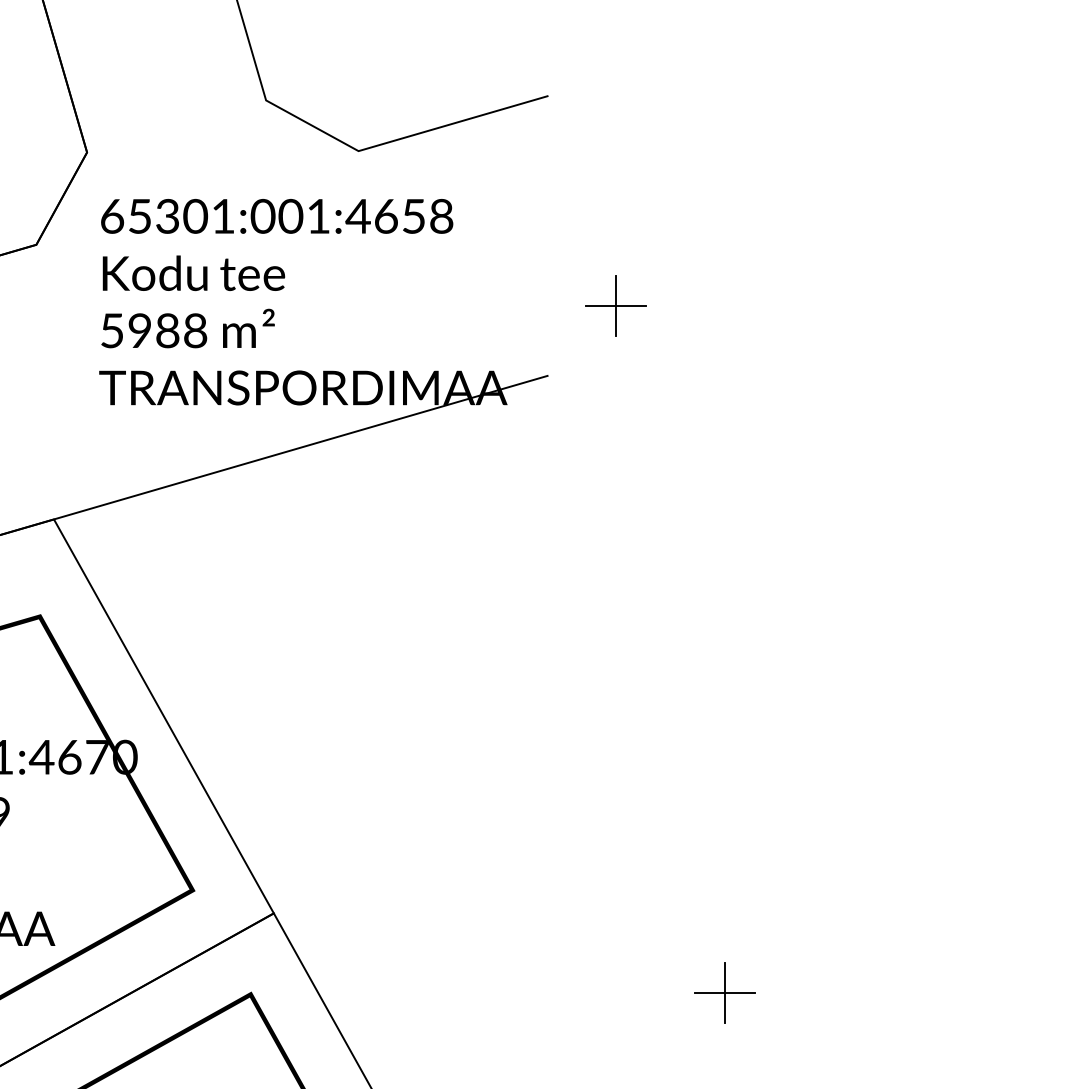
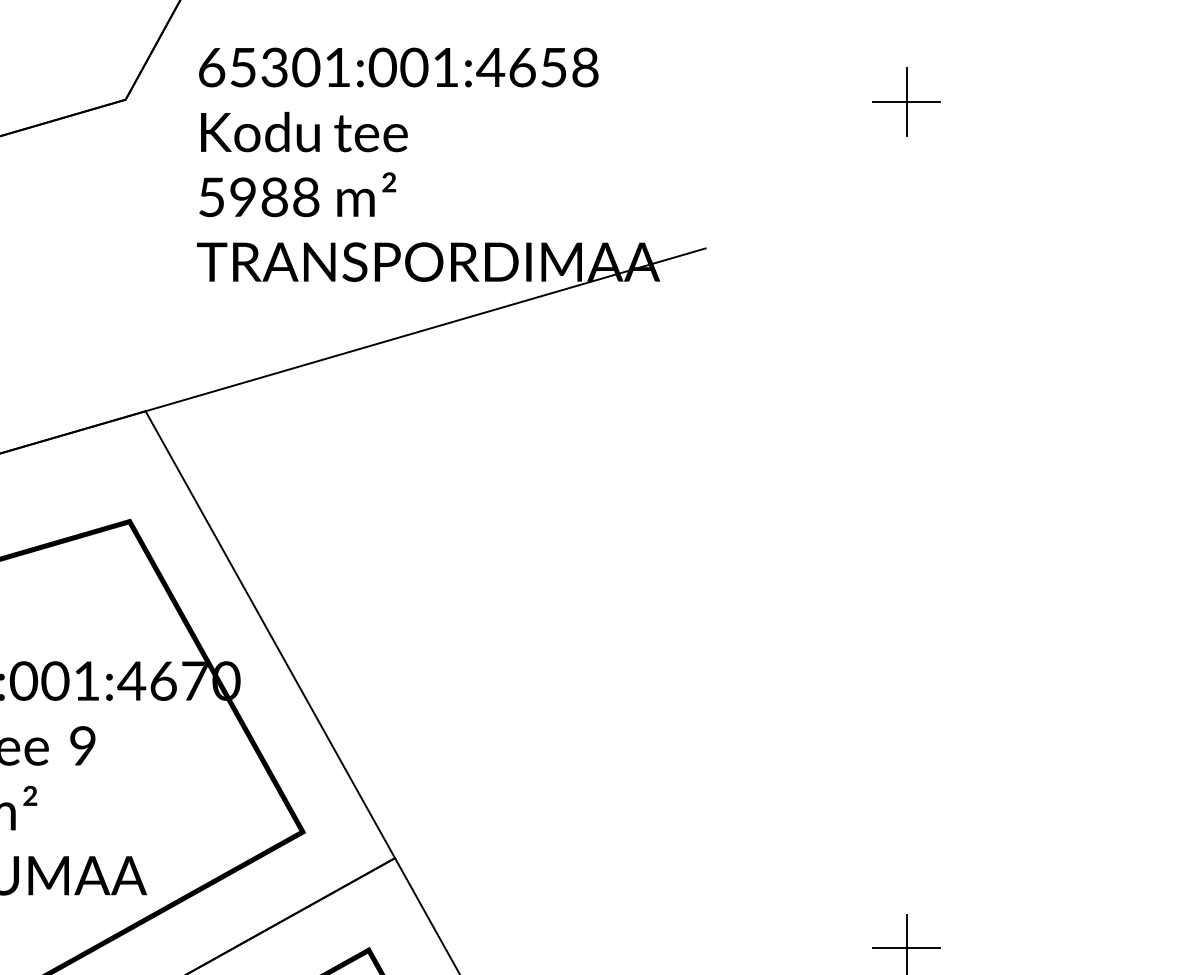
part: (615, 305) -> (906, 101), moved

